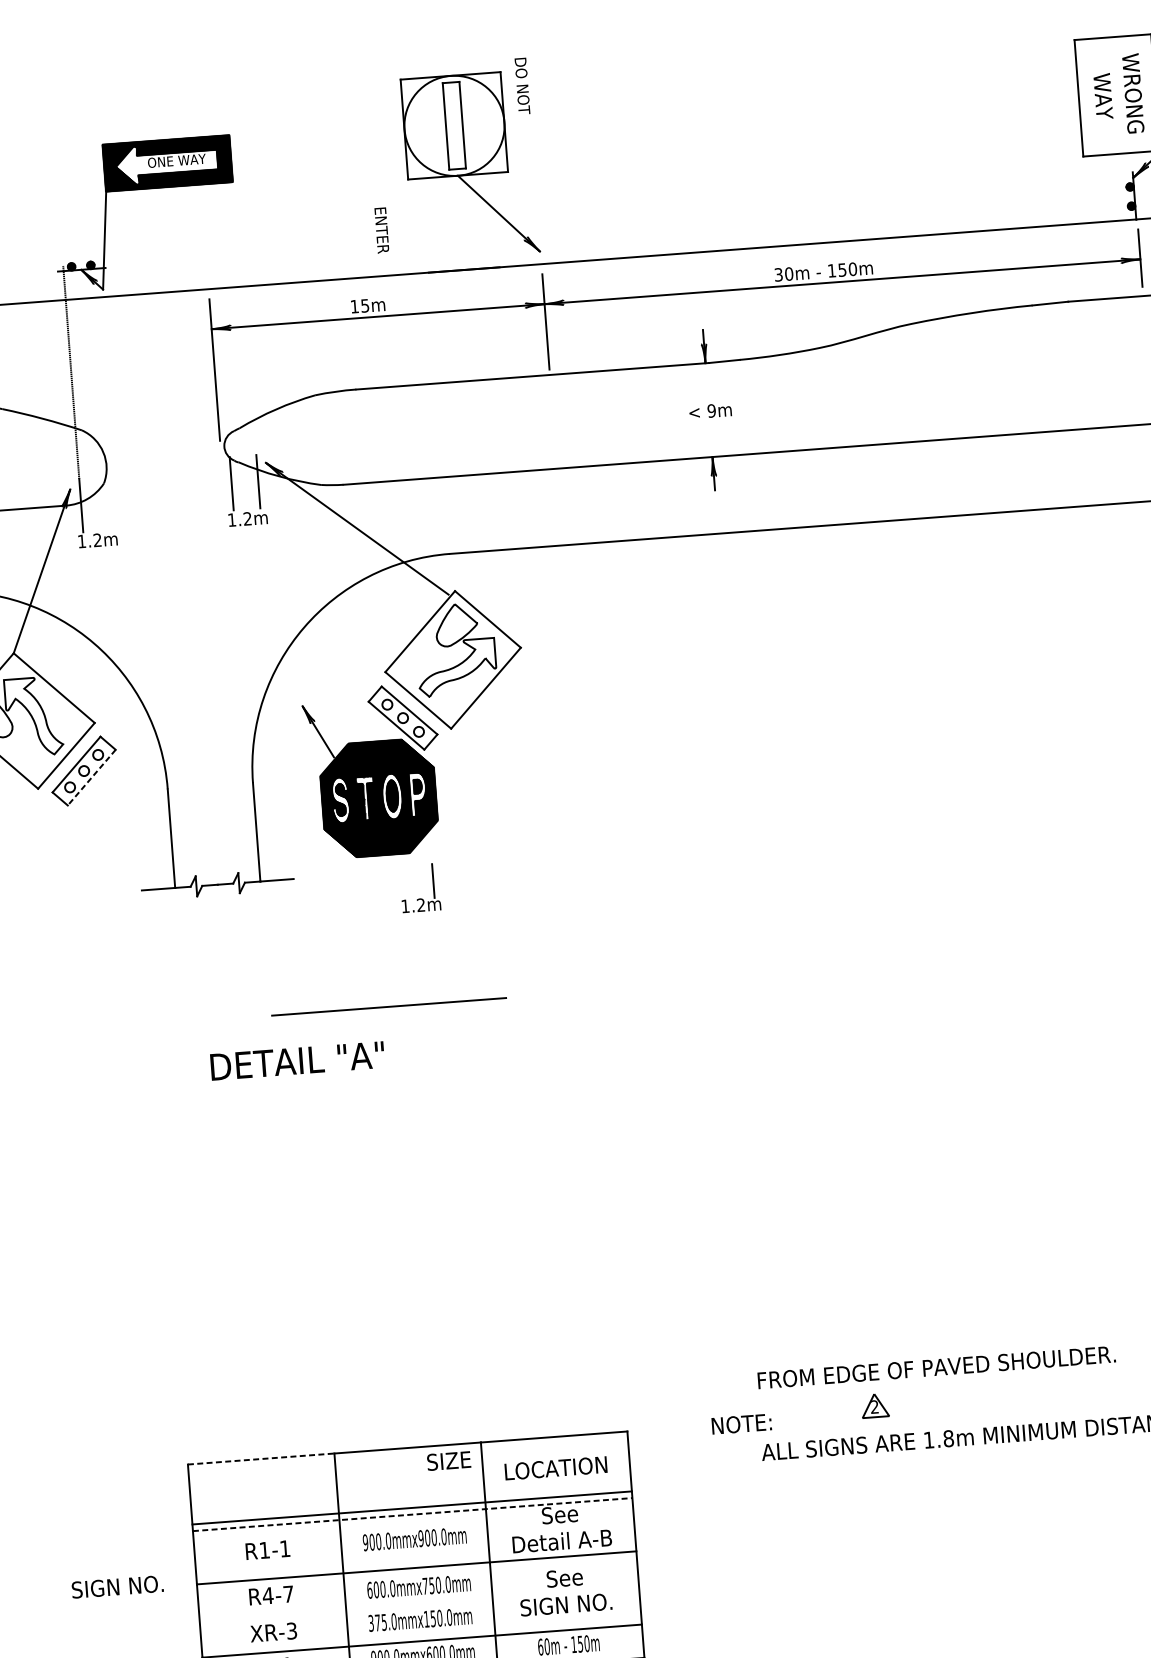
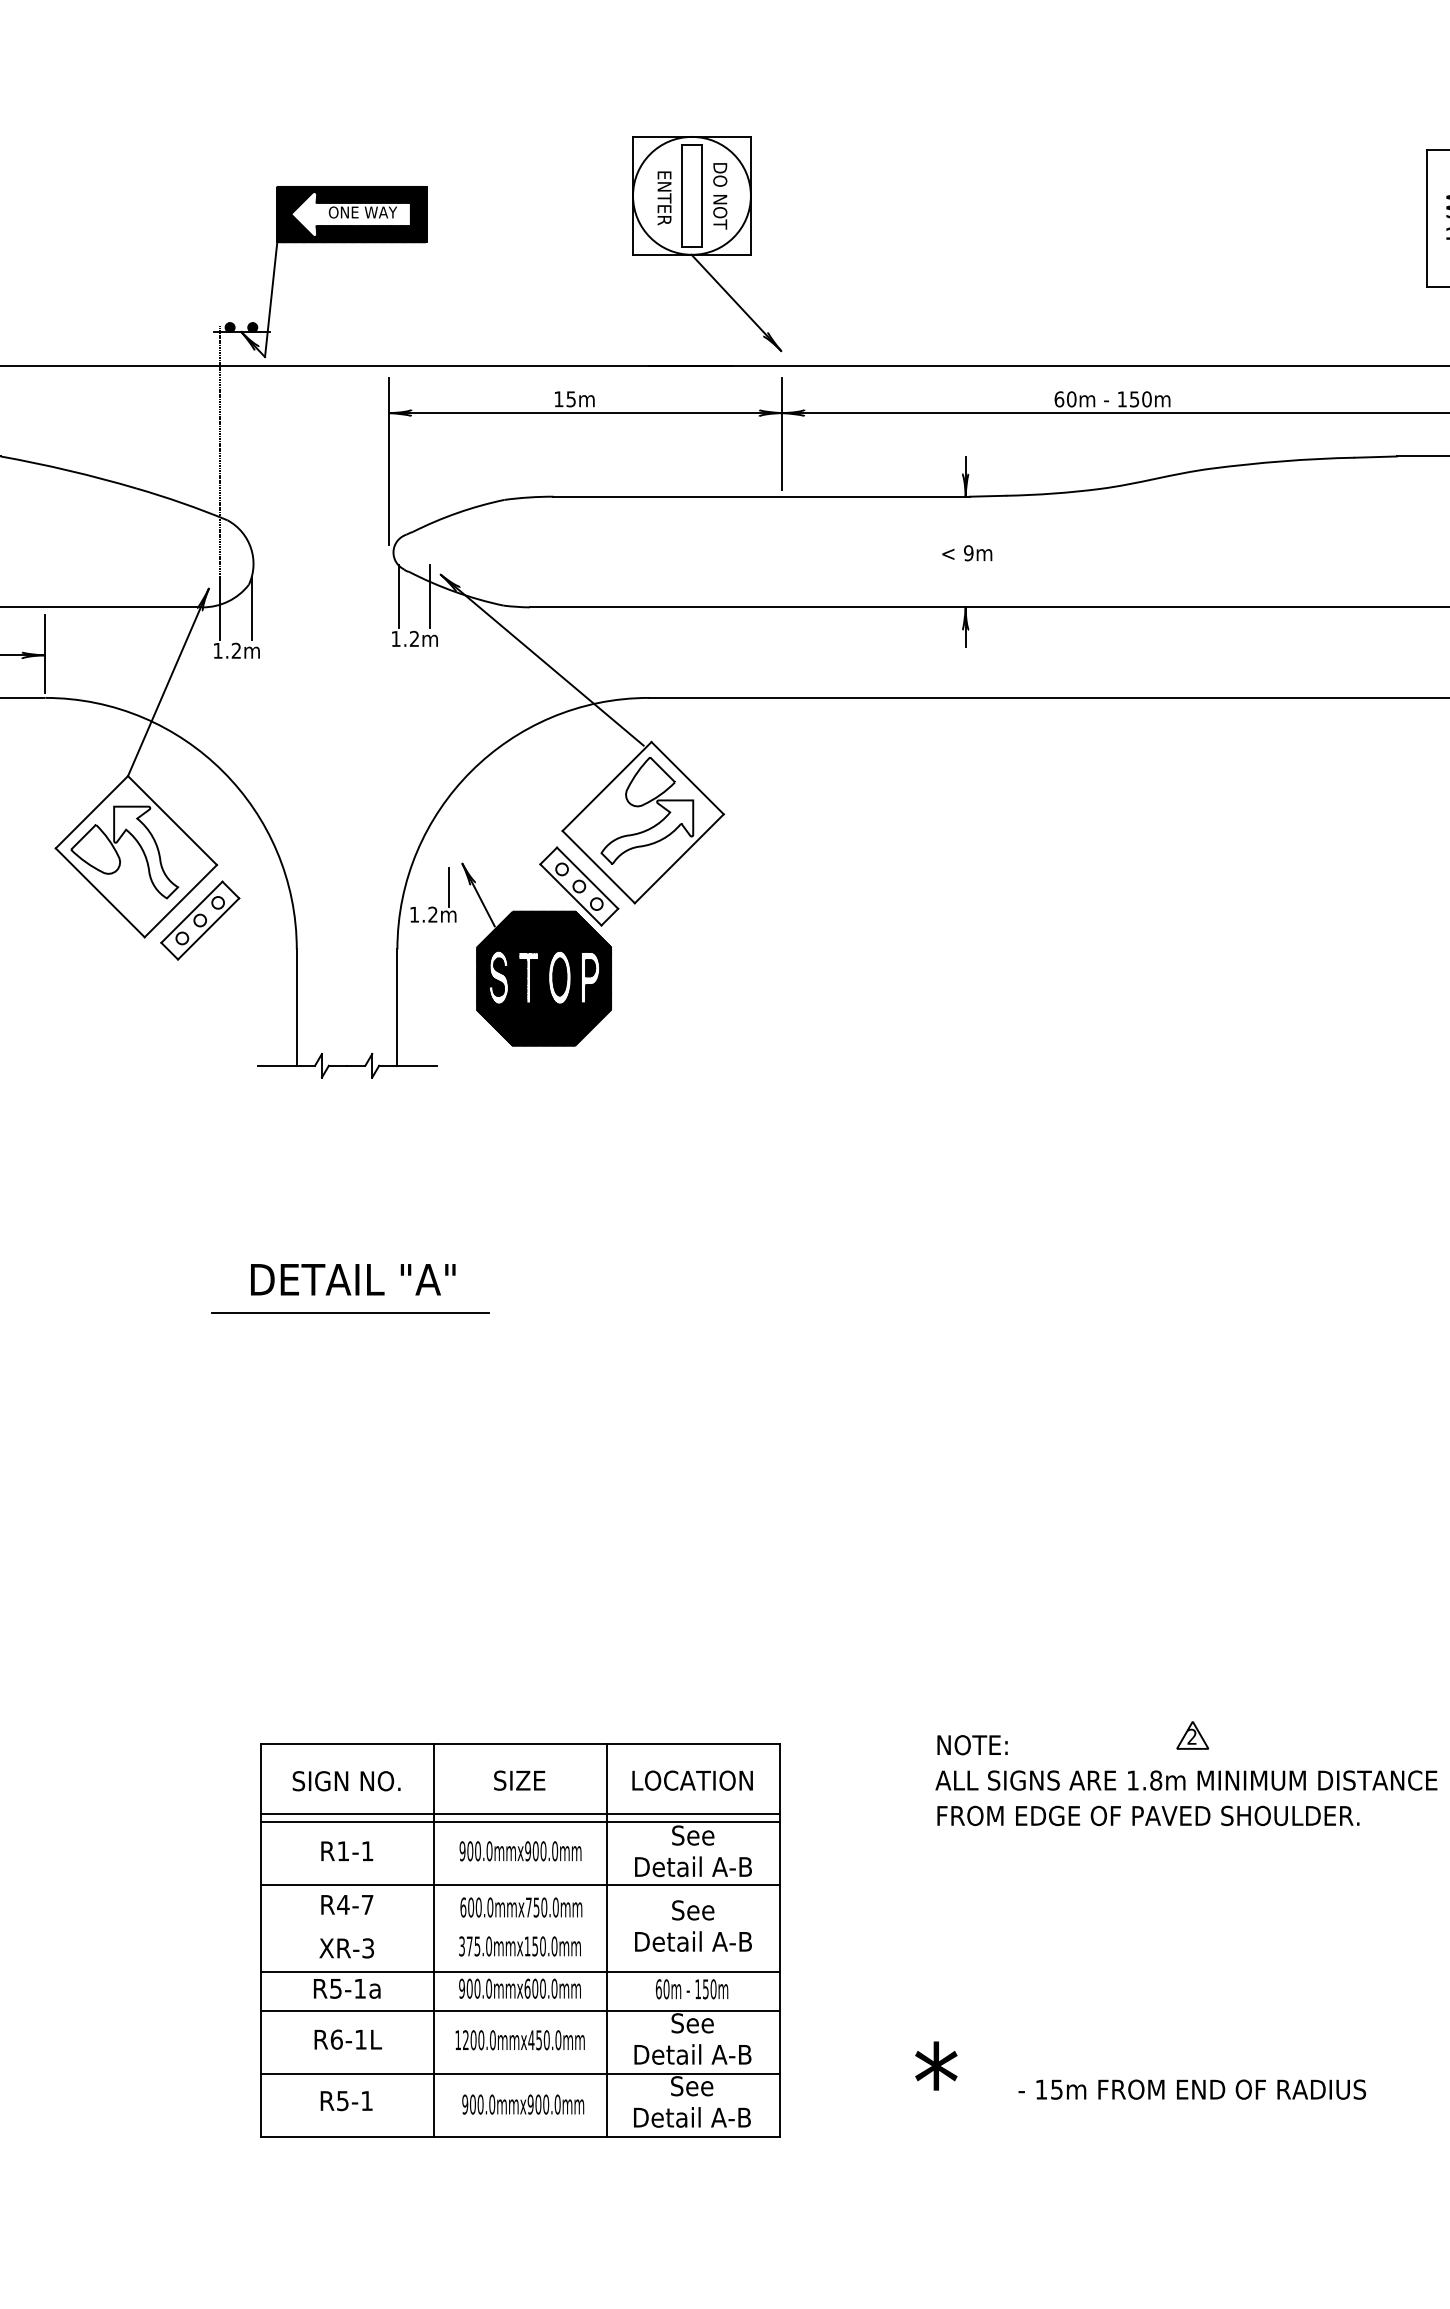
text: (522, 86) -> (720, 196), moved
text: (381, 230) -> (664, 198), moved
text: (778, 274) -> (1059, 399), 30m -> 60m
line: (107, 503) -> (251, 608), added
line: (91, 778) -> (208, 929), dashed -> solid
part: (421, 898) -> (433, 906), moved
line: (389, 1006) -> (350, 1312), moved
text: (297, 1060) -> (353, 1279), moved
text: (936, 1367) -> (1148, 1815), moved
part: (874, 1405) -> (1192, 1735), moved
text: (741, 1424) -> (972, 1745), moved
line: (261, 1458) -> (347, 1743), dashed -> solid
text: (448, 1460) -> (519, 1780), moved
line: (412, 1514) -> (520, 1822), dashed -> solid
text: (117, 1587) -> (346, 1781), moved
text: (566, 1604) -> (693, 1941), SIGN NO. -> Detail A-B

